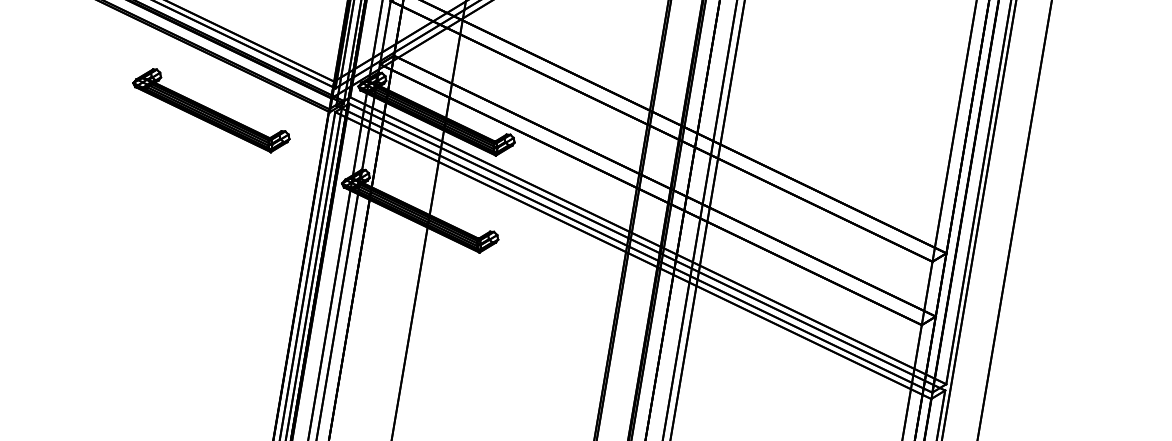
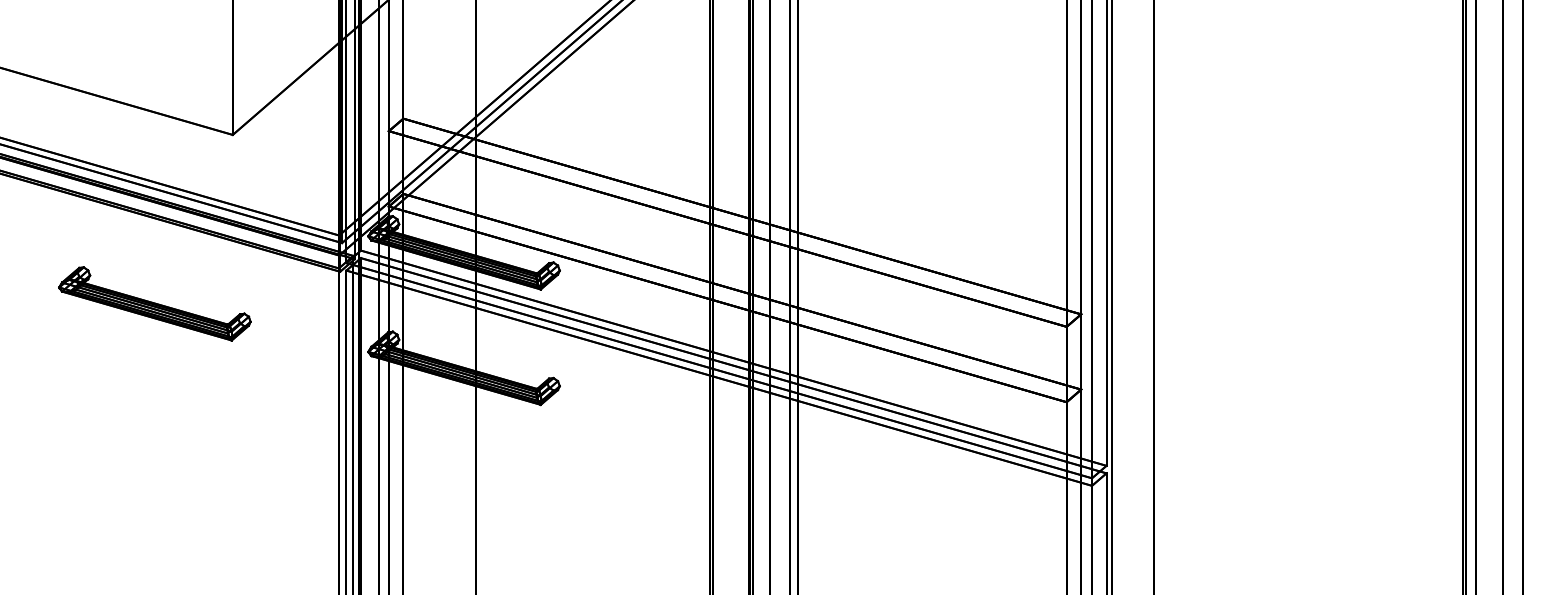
part: (211, 110) -> (154, 303), moved

